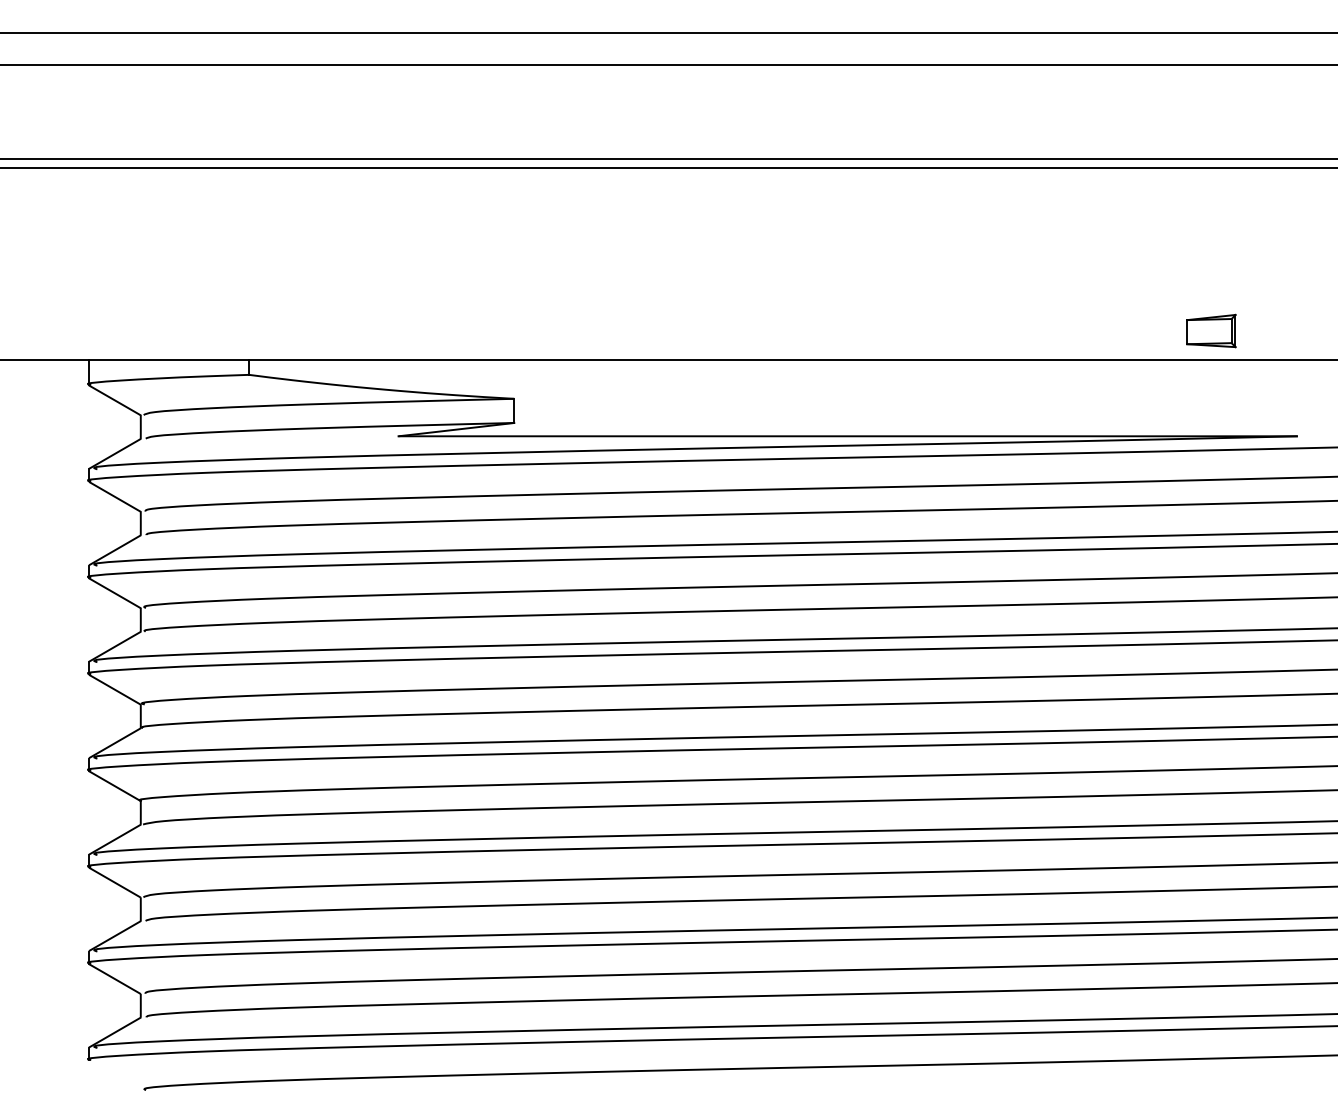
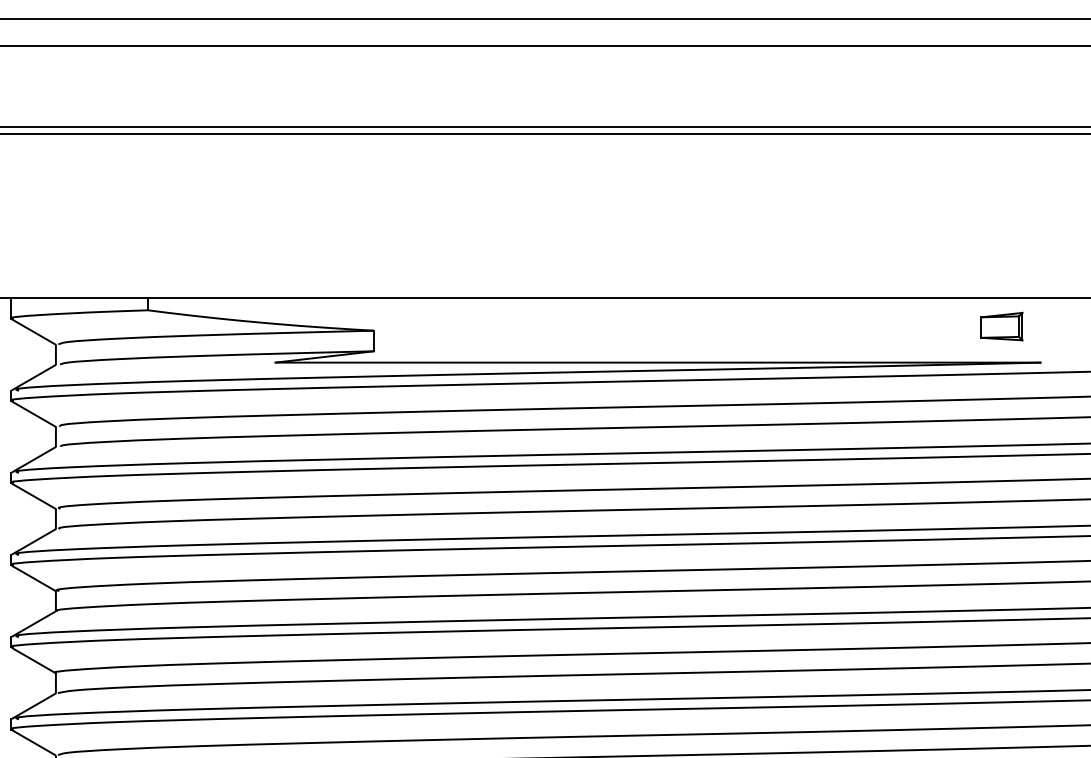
part: (1211, 330) -> (1001, 326), moved

